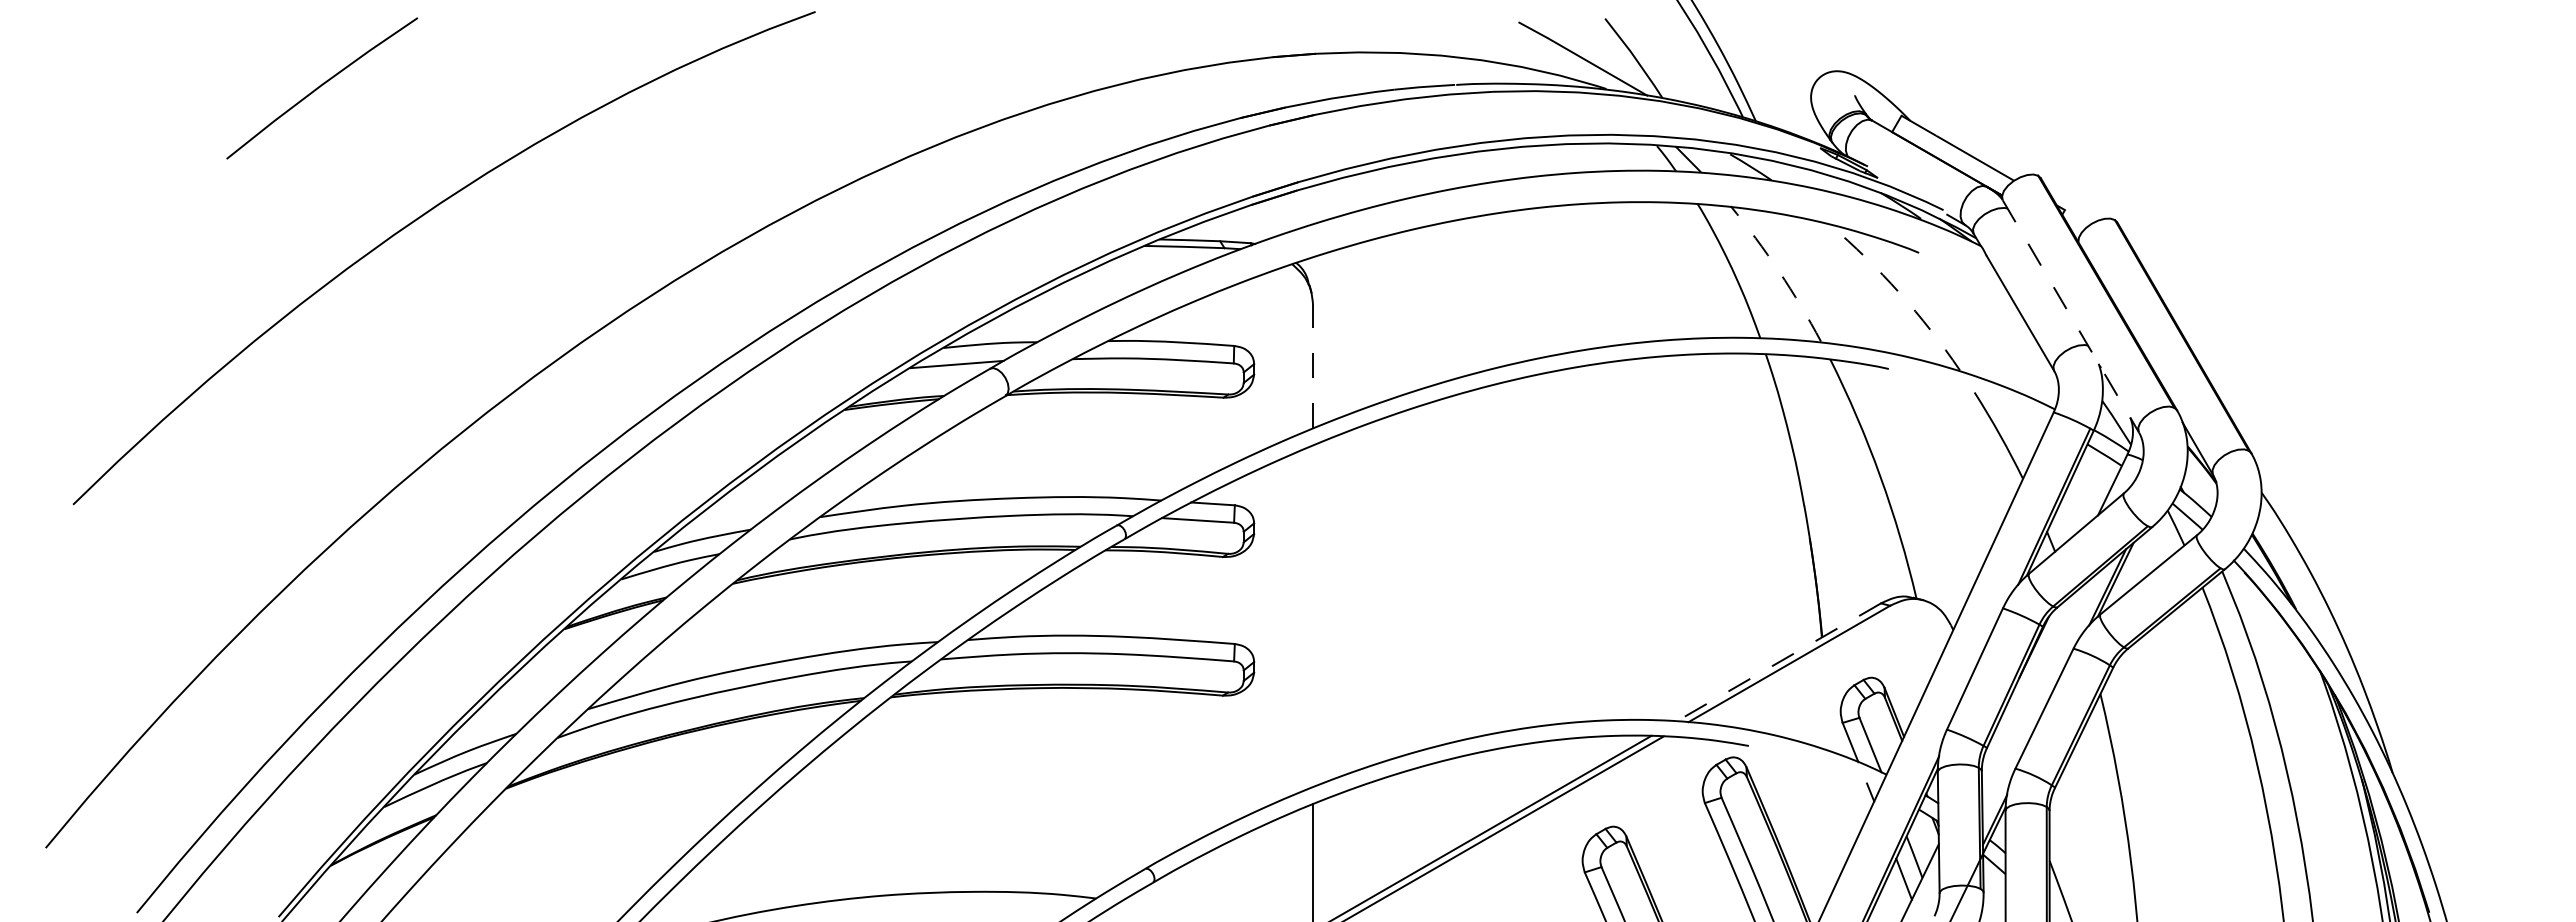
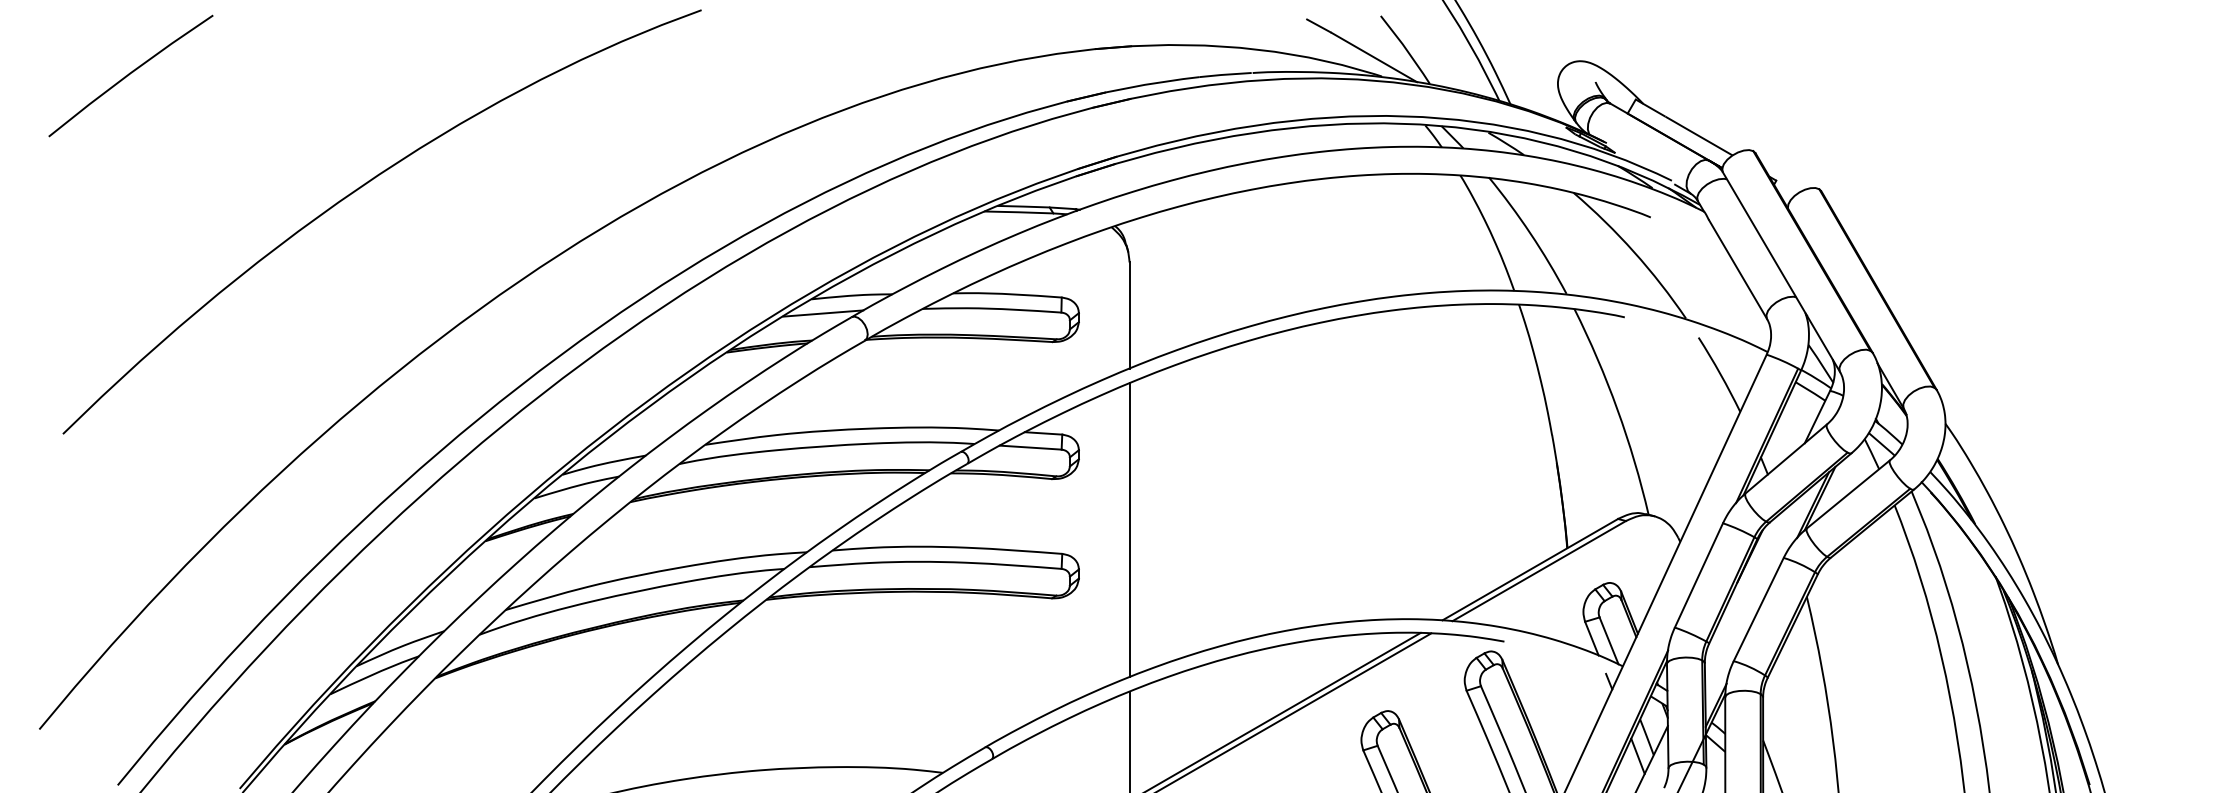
line: (321, 86) -> (130, 74), moved
arc: (1779, 271) -> (1530, 233), dashed -> solid
arc: (1899, 292) -> (1634, 251), dashed -> solid
line: (2070, 316) -> (1781, 272), dashed -> solid
line: (1313, 366) -> (1129, 315), dashed -> solid
line: (1313, 616) -> (1129, 530), added
line: (1778, 662) -> (1529, 569), dashed -> solid

